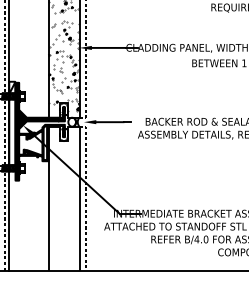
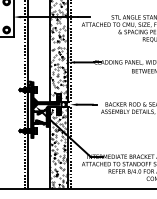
hatch: (63, 199) -> (58, 148), added

